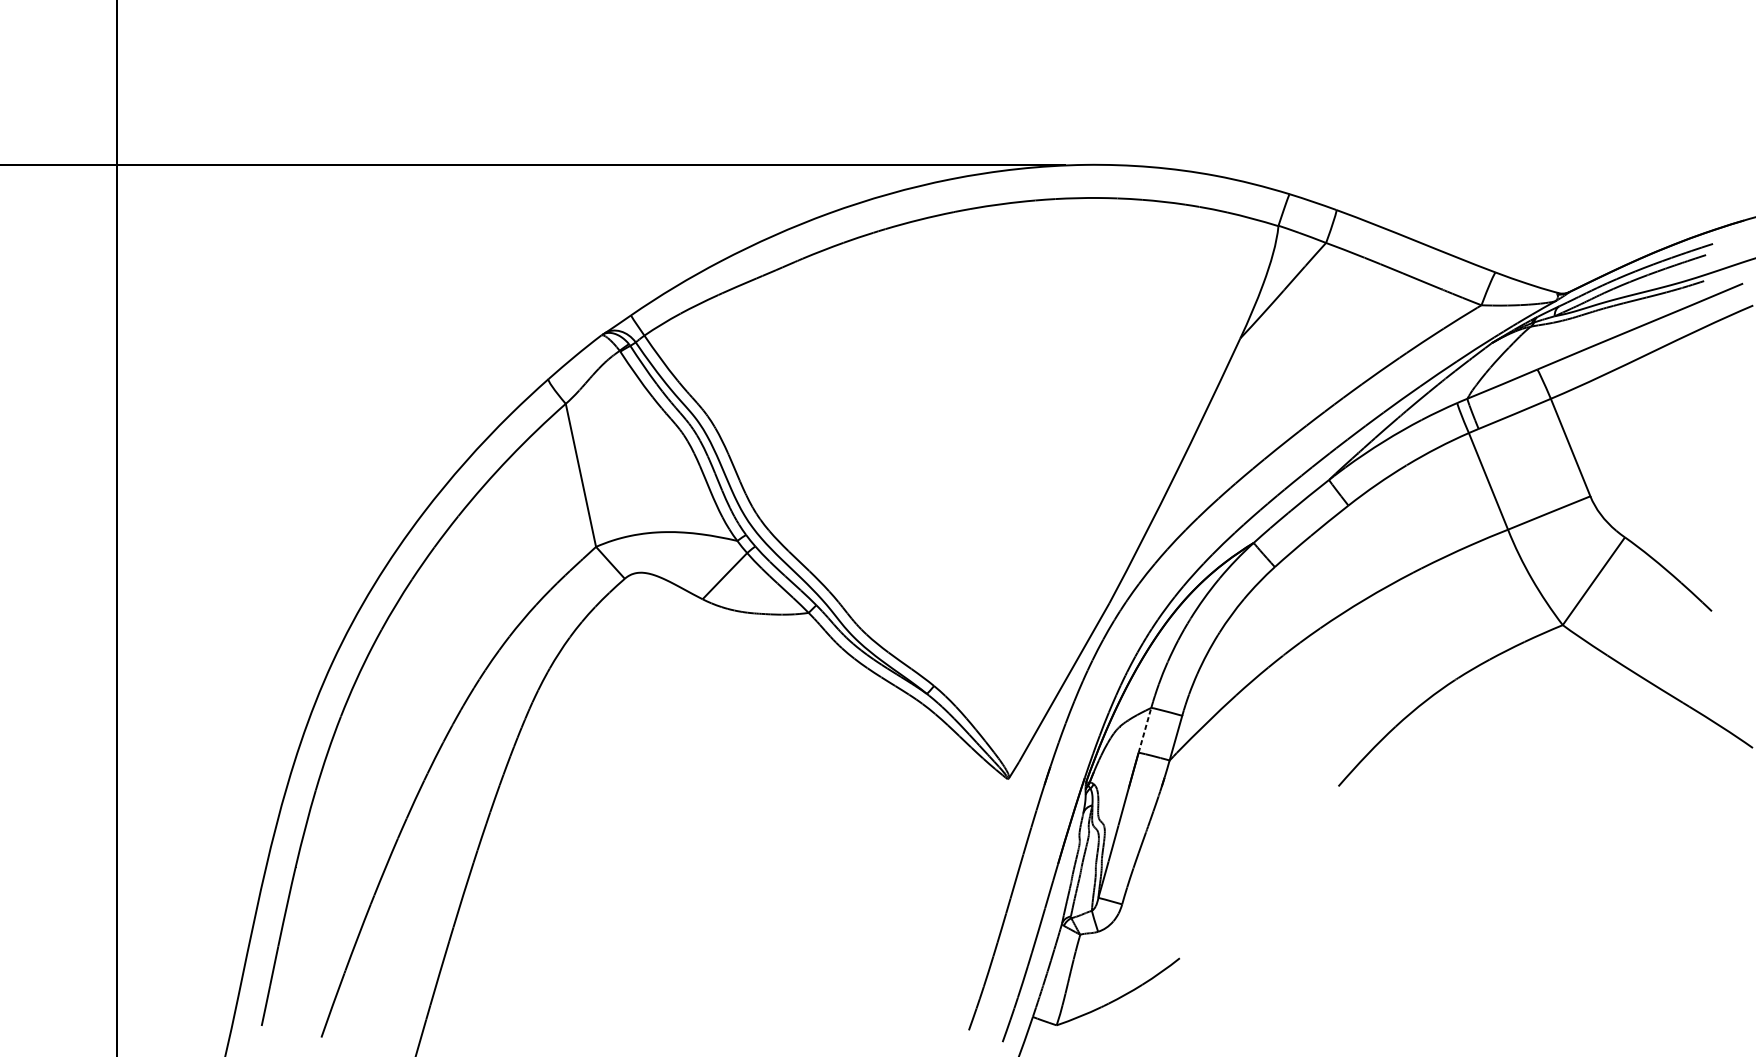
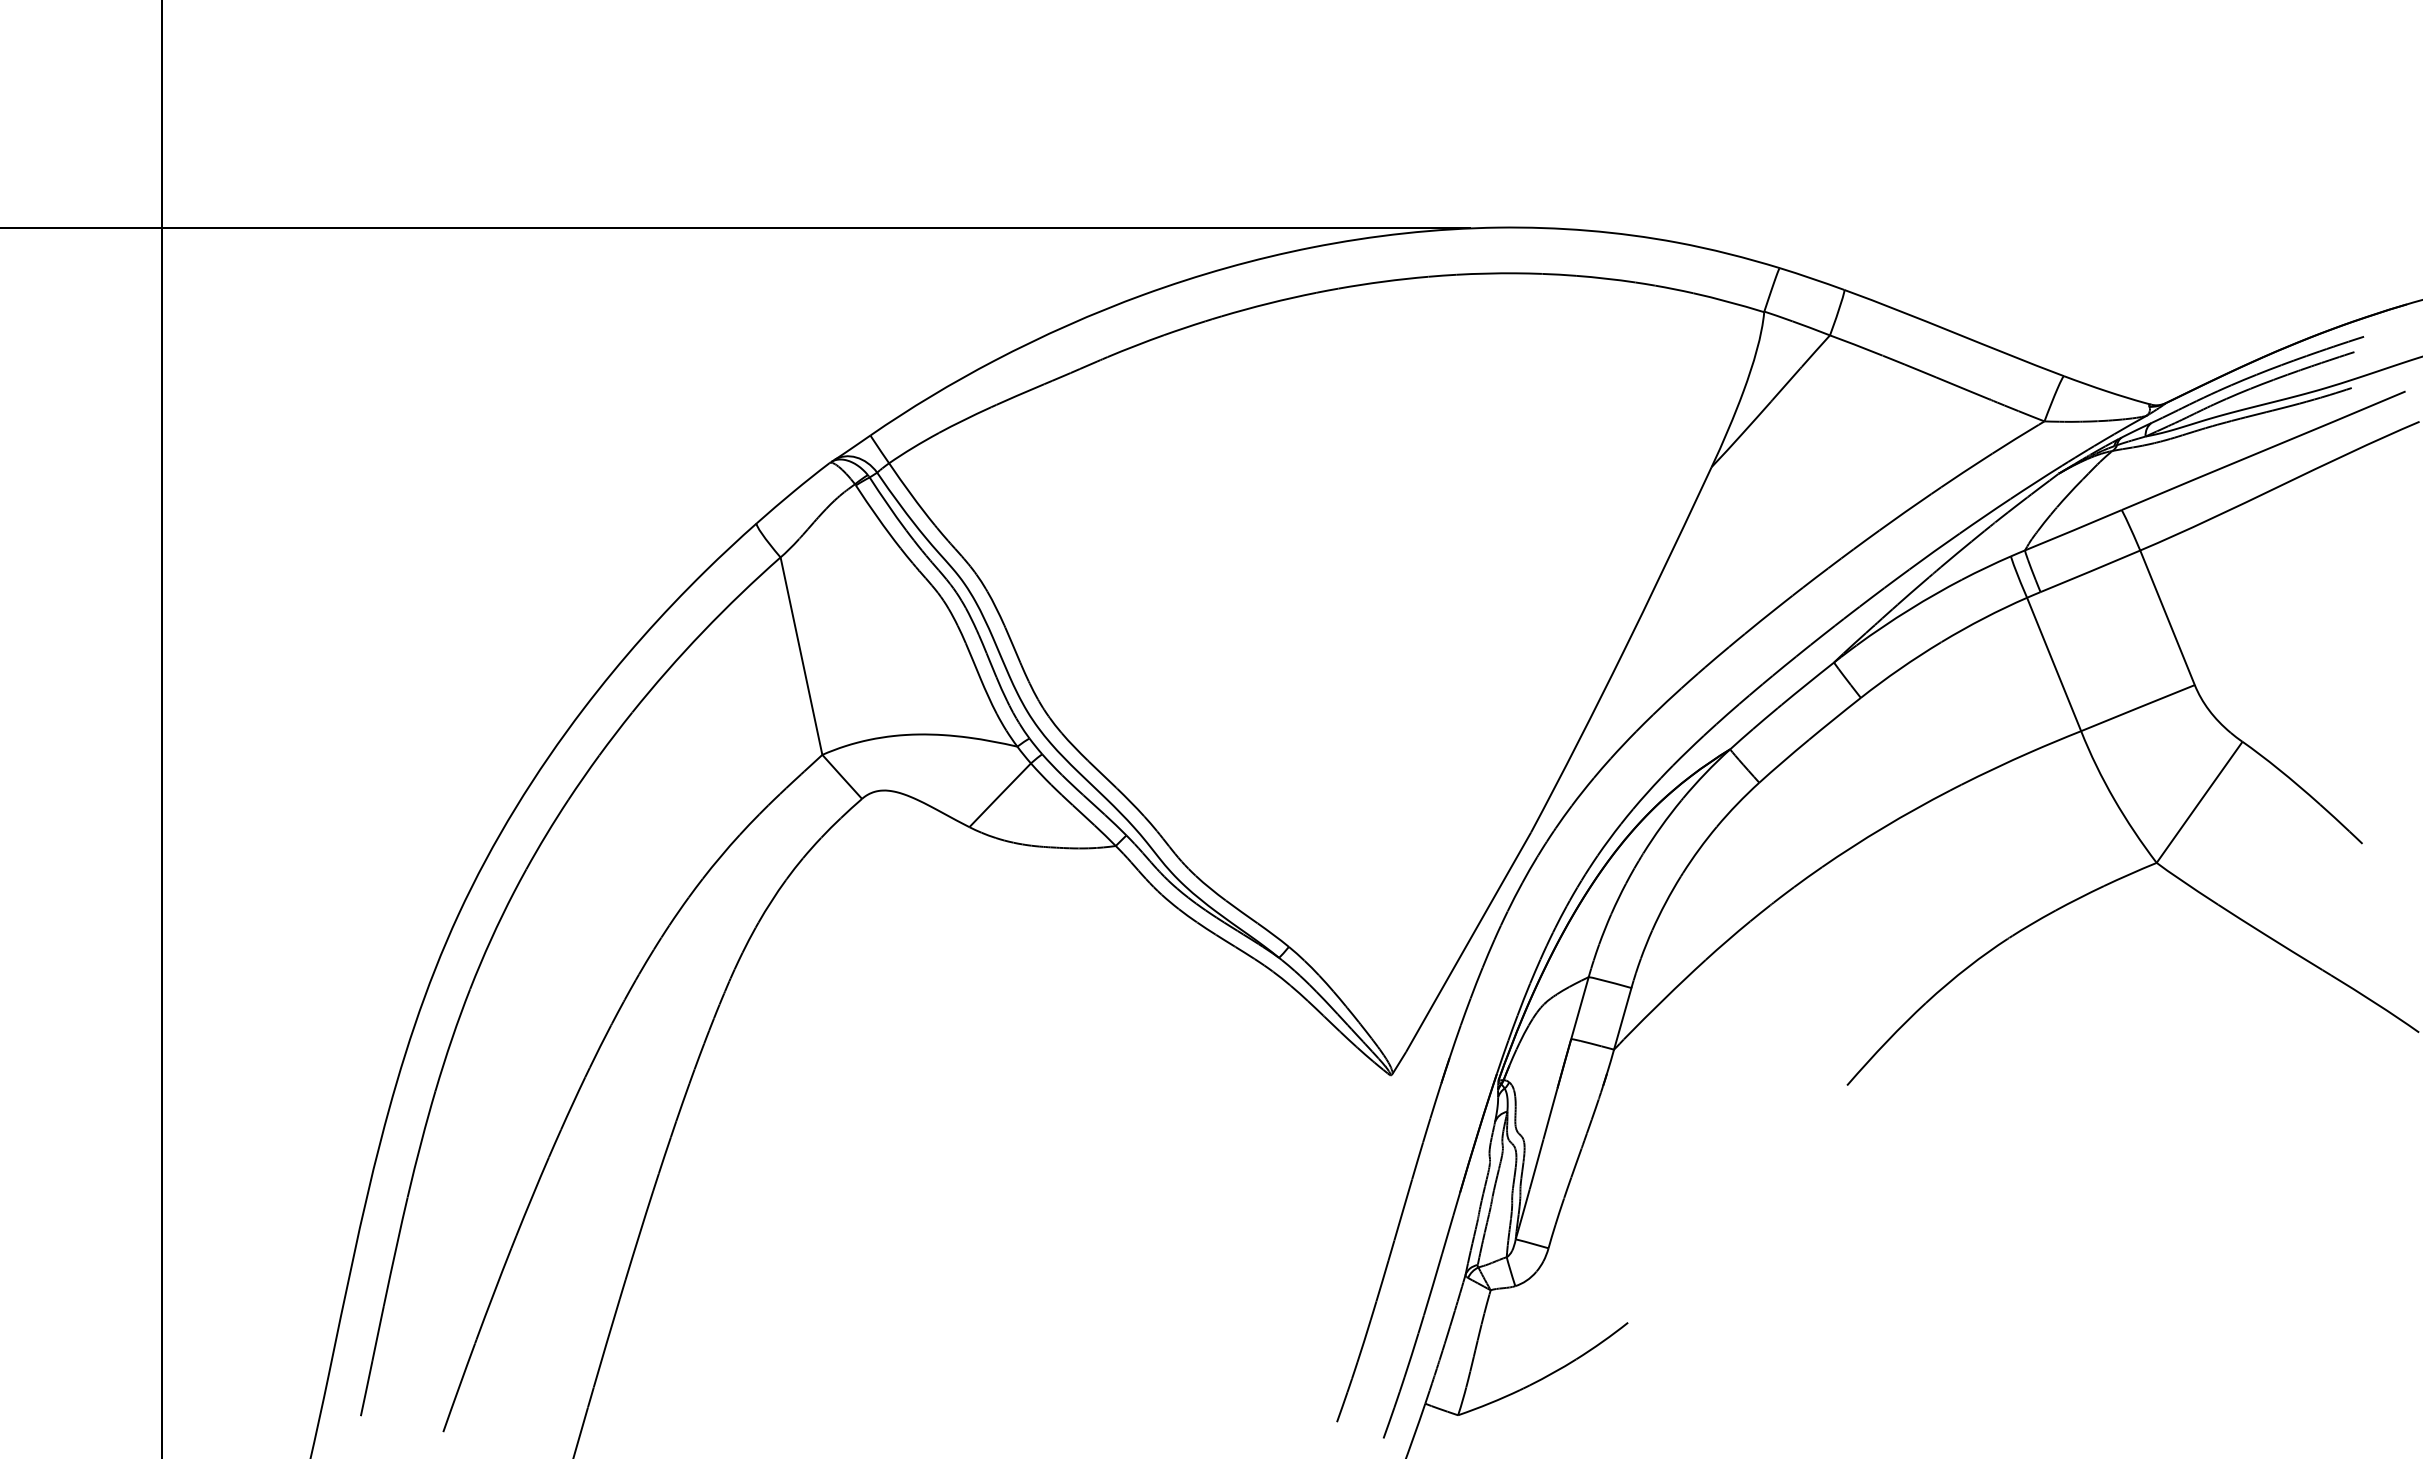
line: (1145, 729) -> (1580, 1007), dashed -> solid

